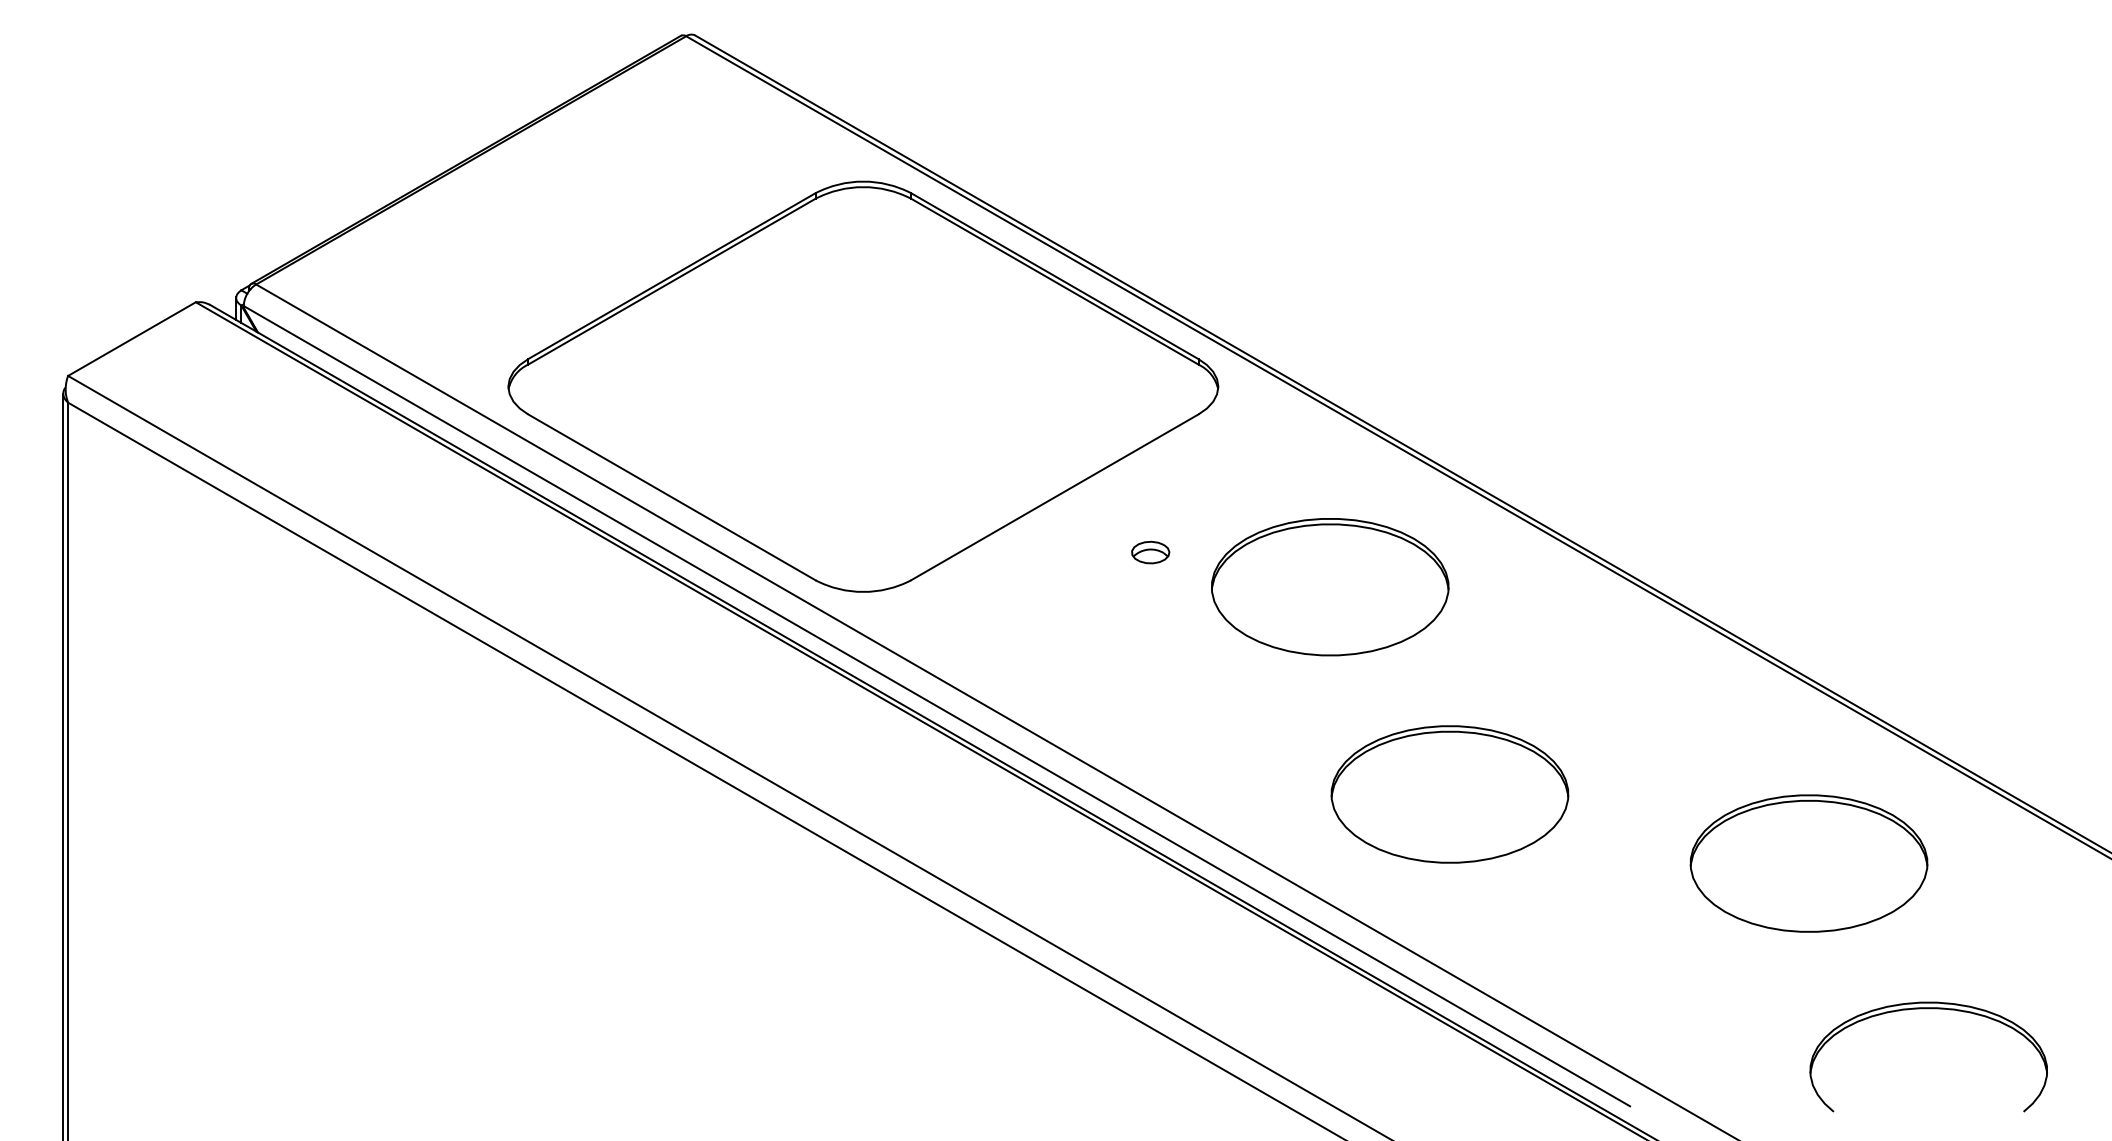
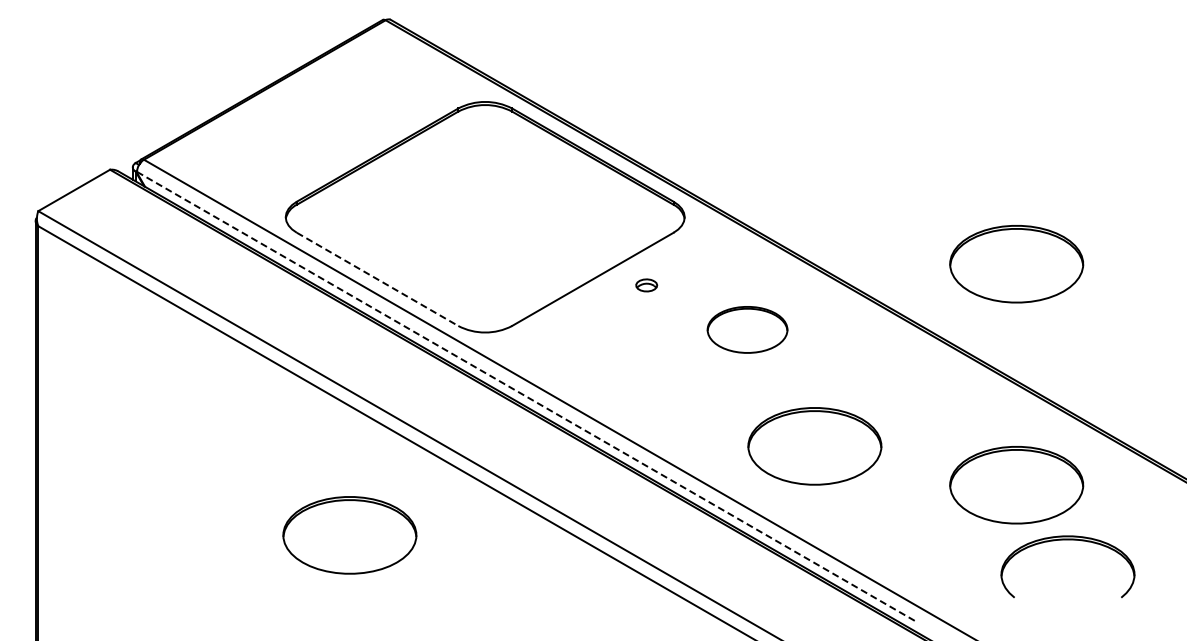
part: (1808, 470) -> (1016, 264), added
line: (673, 497) -> (378, 279), solid -> dashed
part: (1150, 552) -> (646, 285), moved
part: (1330, 586) -> (747, 329), size x0.6
line: (936, 705) -> (526, 396), solid -> dashed
part: (621, 953) -> (349, 535), added
part: (1927, 1010) -> (1067, 540), moved

